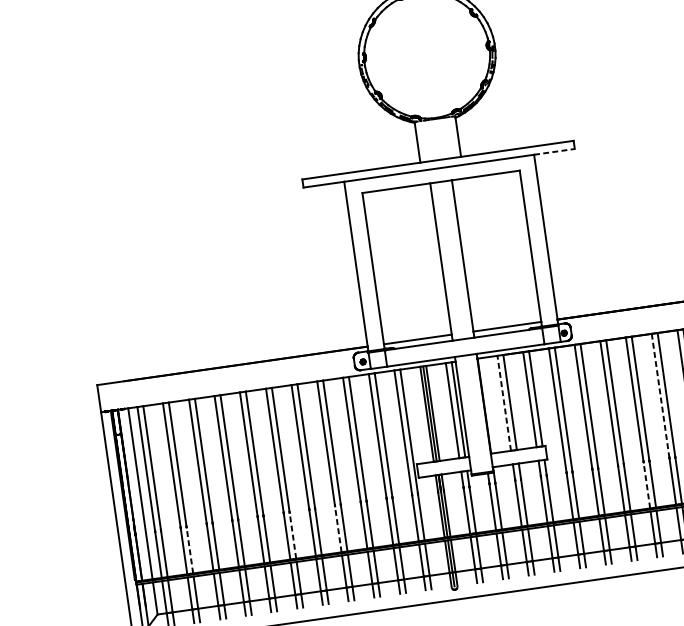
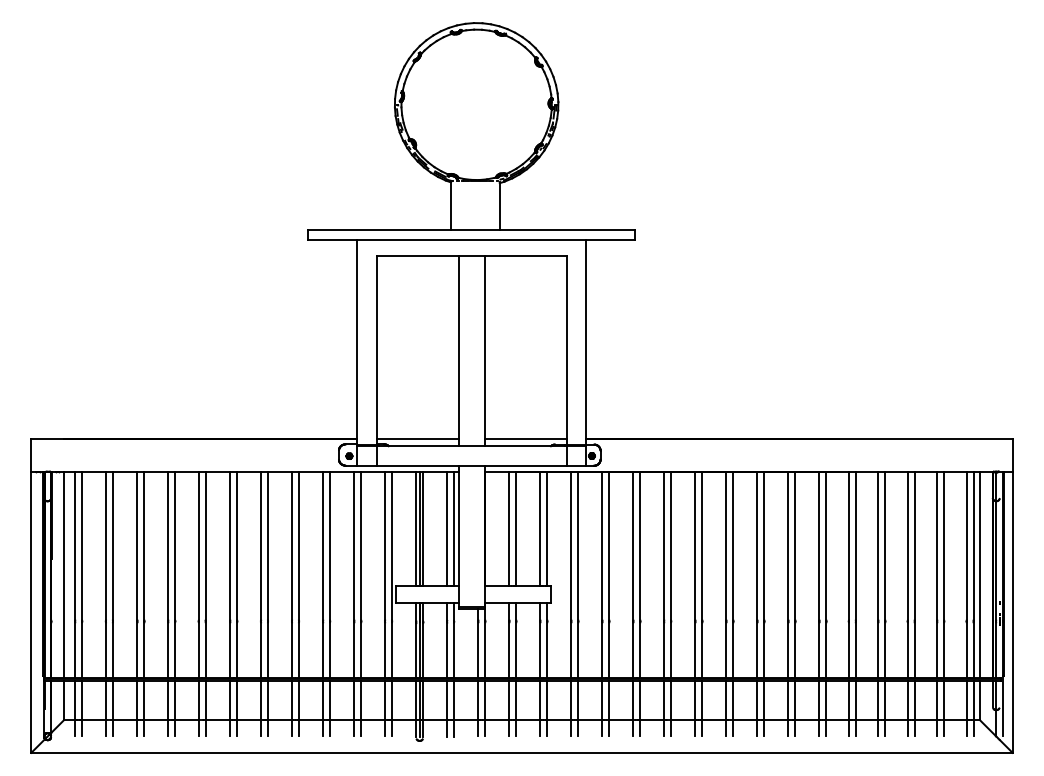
line: (554, 152) -> (610, 240), dashed -> solid
line: (660, 395) -> (695, 546), dashed -> solid
line: (504, 403) -> (509, 528), dashed -> solid
line: (647, 485) -> (664, 649), dashed -> solid
line: (337, 529) -> (291, 649), dashed -> solid
line: (293, 535) -> (237, 649), dashed -> solid
line: (190, 550) -> (113, 649), dashed -> solid

